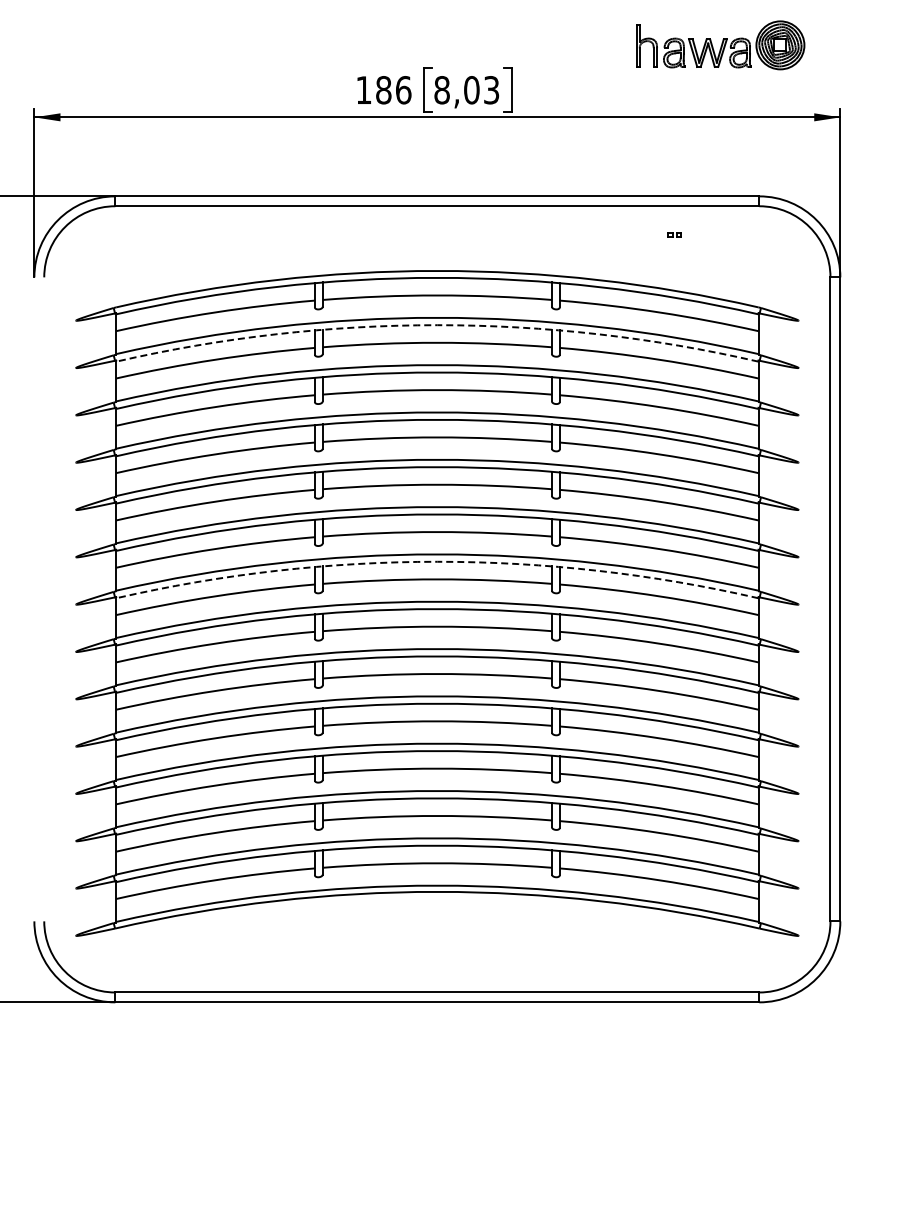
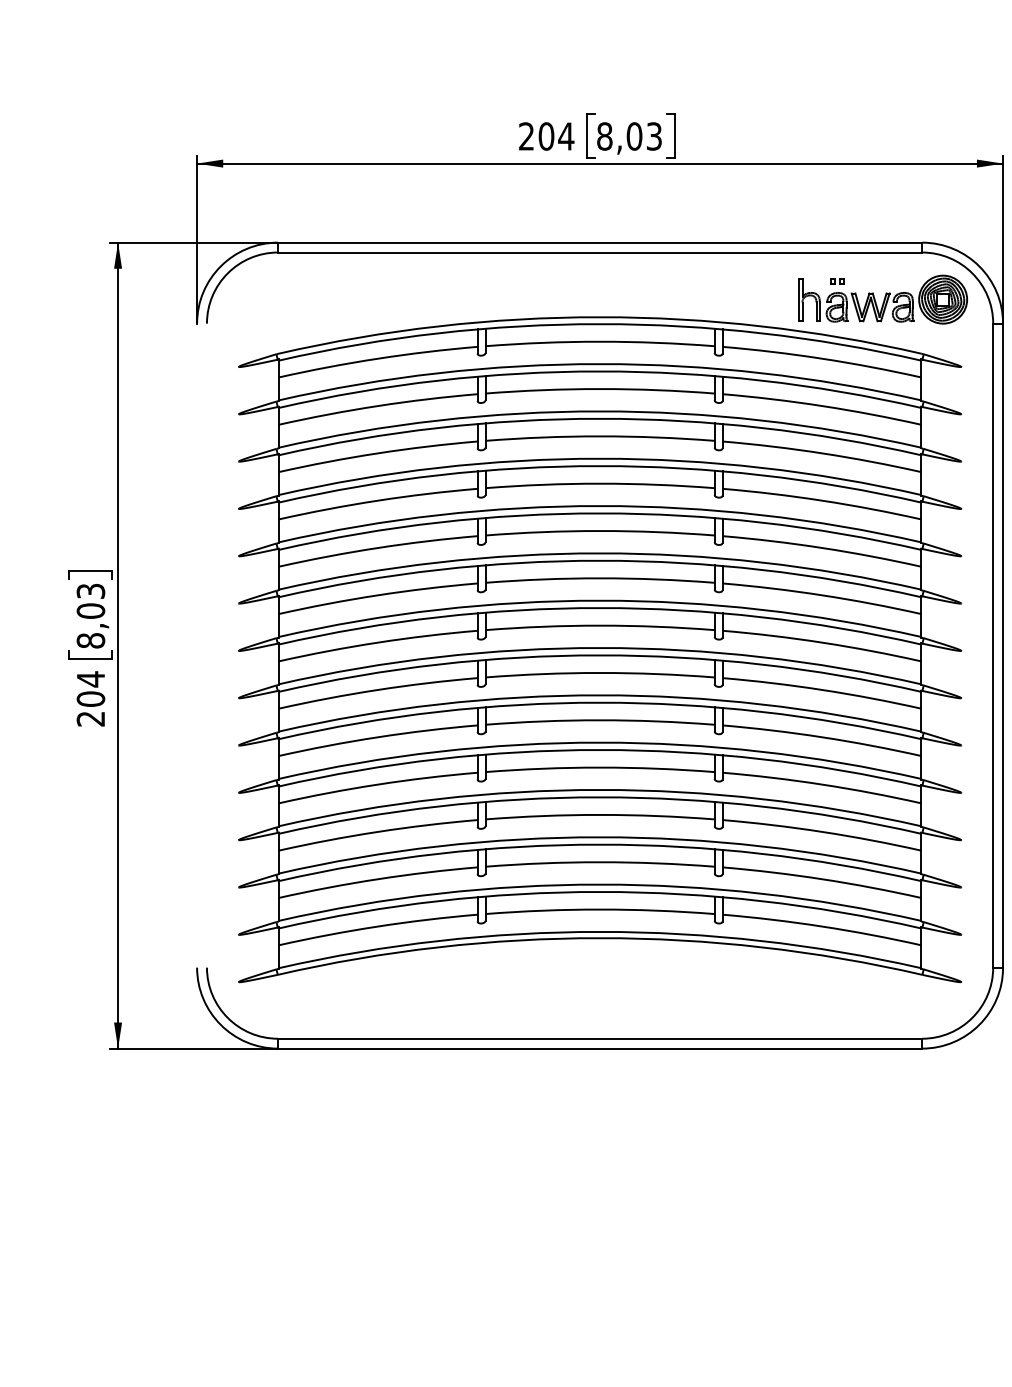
part: (719, 45) -> (882, 299), moved
text: (383, 90) -> (546, 136), 186 -> 204
arc: (437, 325) -> (600, 371), dashed -> solid
arc: (437, 562) -> (600, 608), dashed -> solid

